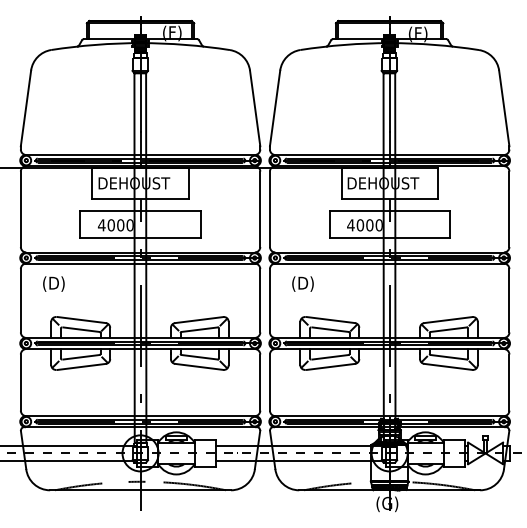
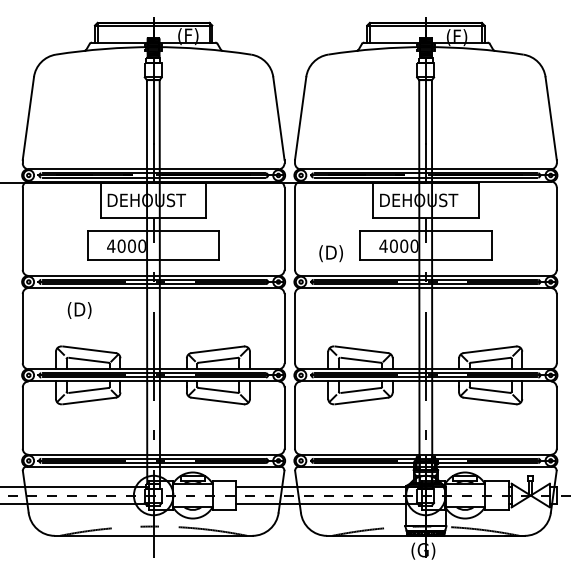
text: (53, 283) -> (79, 309), moved
text: (302, 283) -> (330, 252), moved

